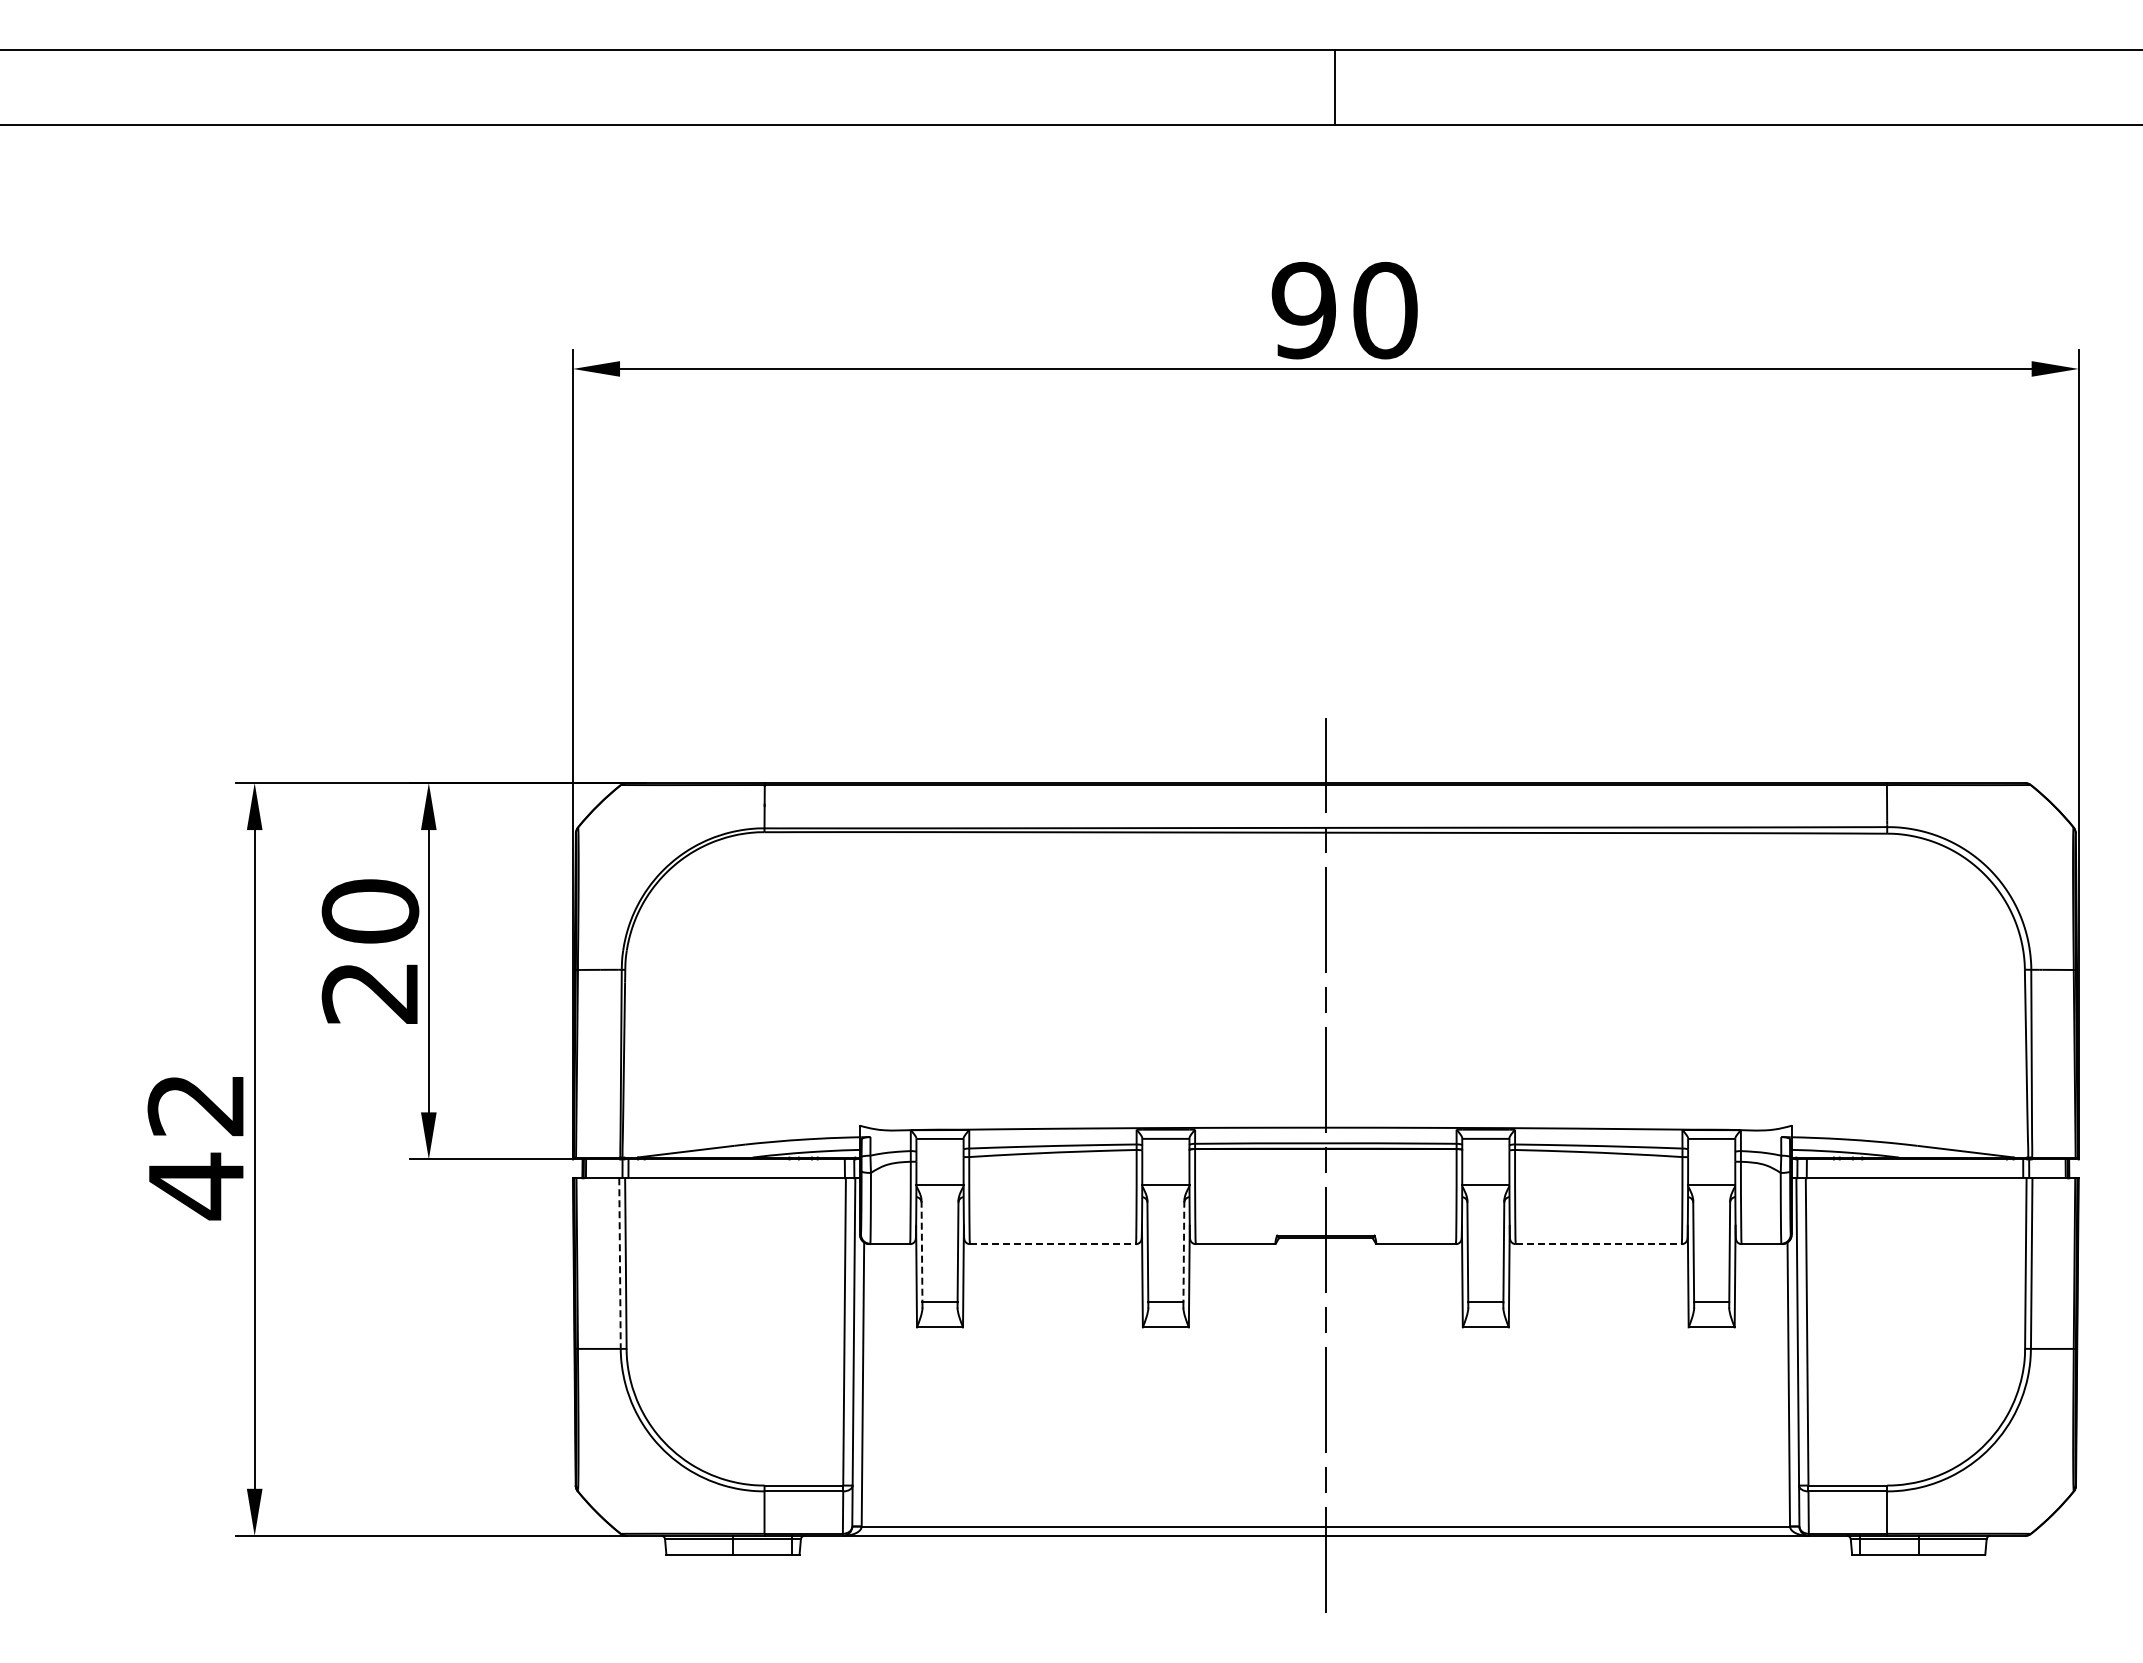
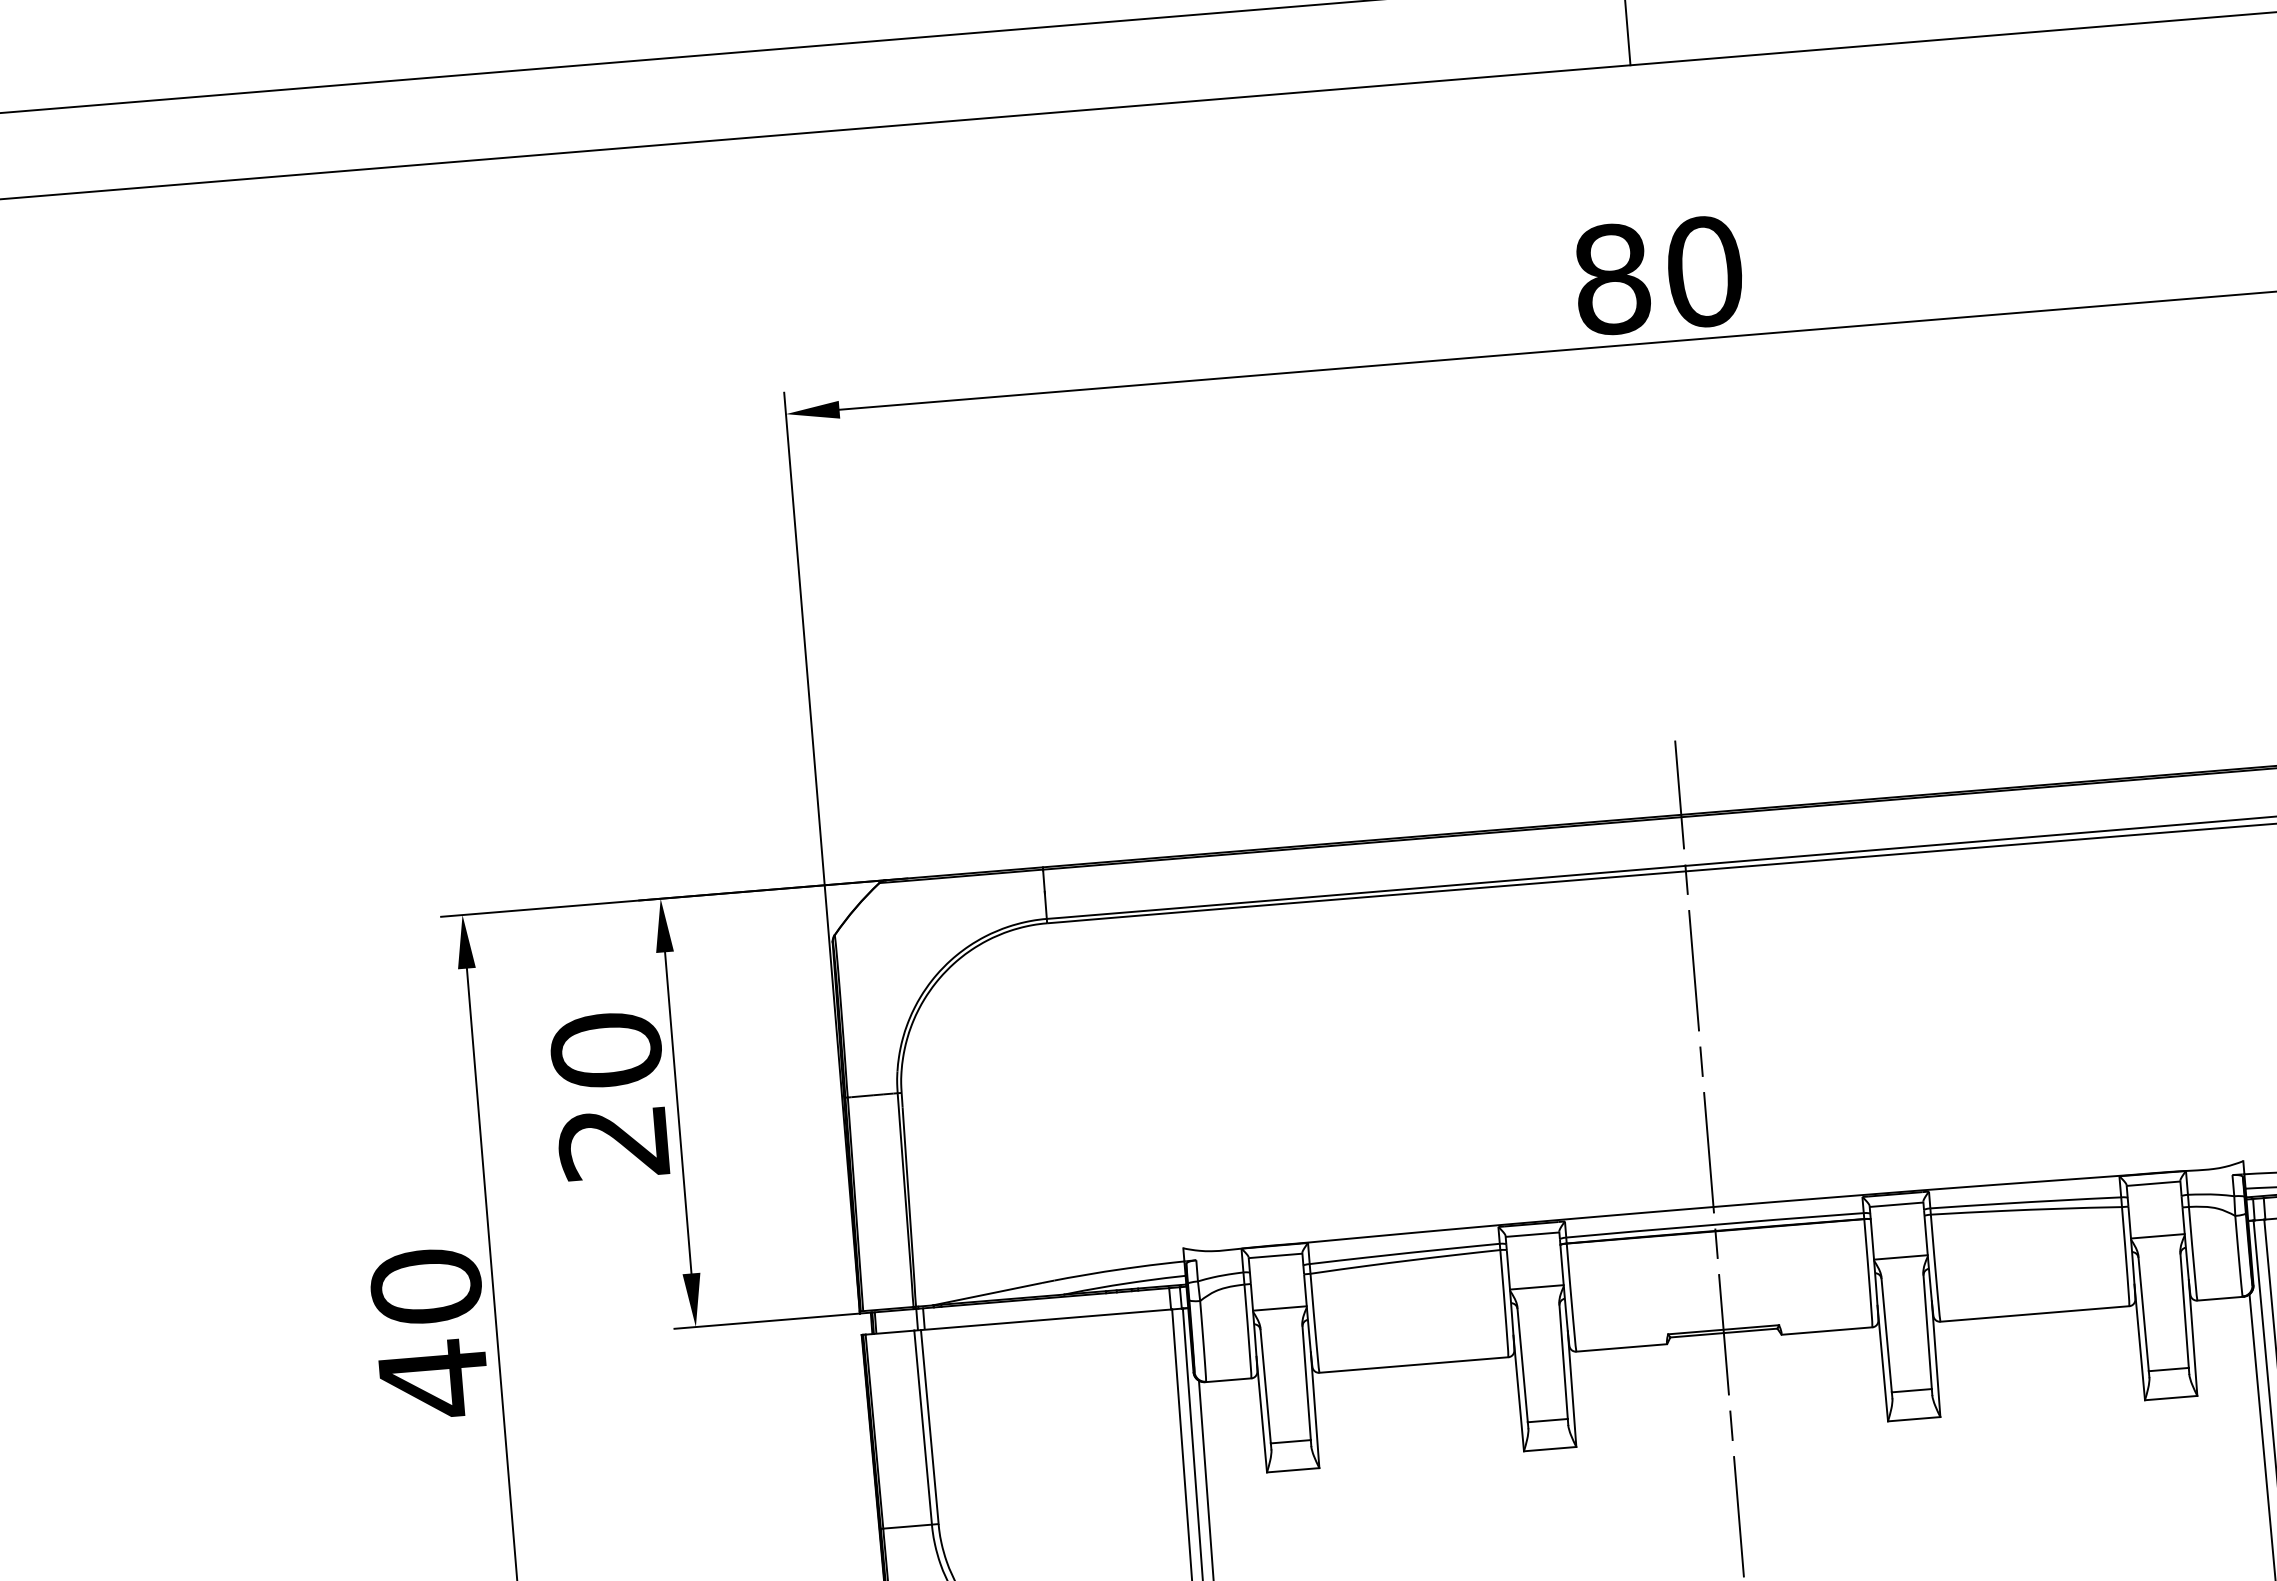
text: (1303, 310) -> (1611, 279), 90 -> 80
text: (196, 1104) -> (426, 1286), 42 -> 40
line: (1053, 1244) -> (1414, 1365), dashed -> solid
line: (1599, 1244) -> (2035, 1314), dashed -> solid
line: (922, 1251) -> (1266, 1385), dashed -> solid
line: (1183, 1251) -> (1563, 1361), dashed -> solid
line: (620, 1264) -> (923, 1428), dashed -> solid

